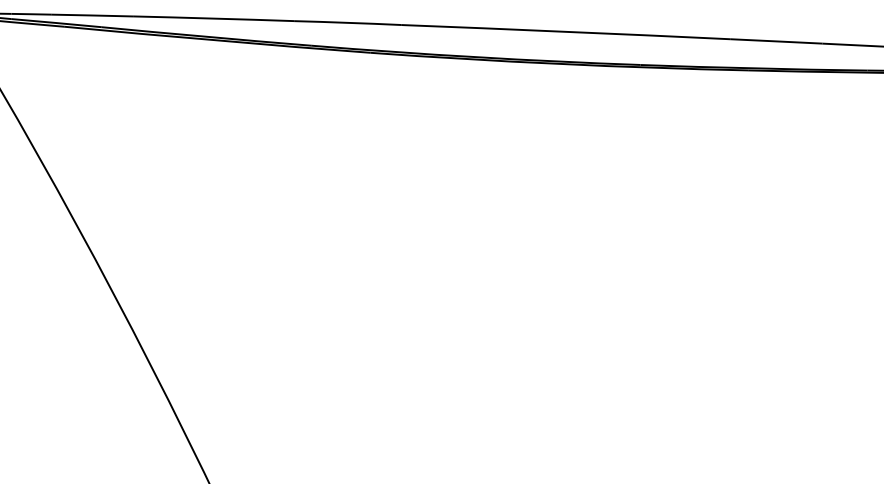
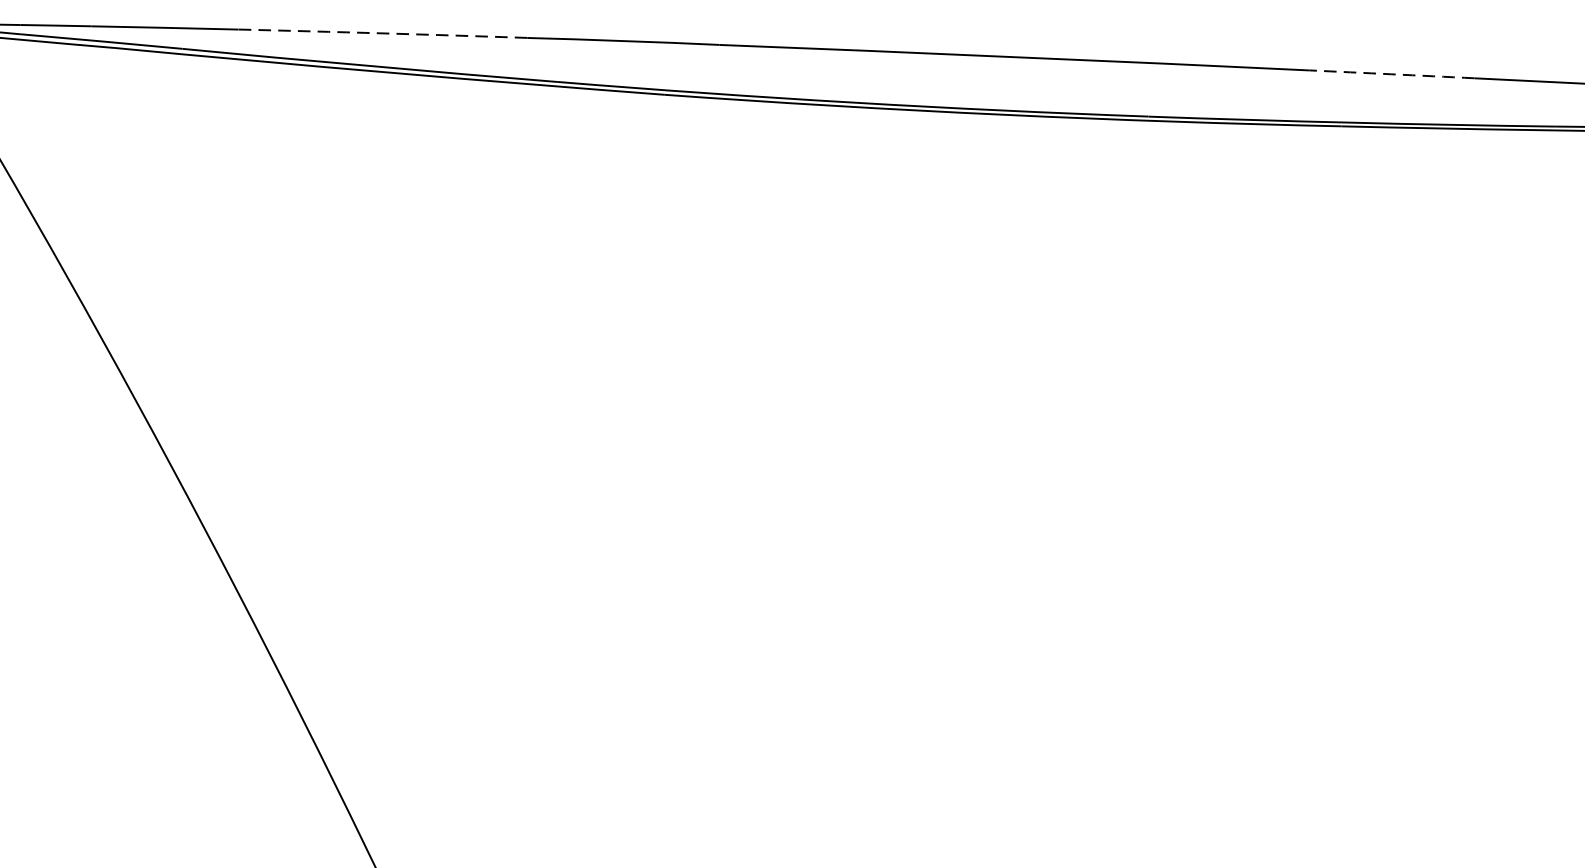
arc: (213, 18) -> (382, 33), solid -> dashed
arc: (776, 41) -> (1392, 74), solid -> dashed

